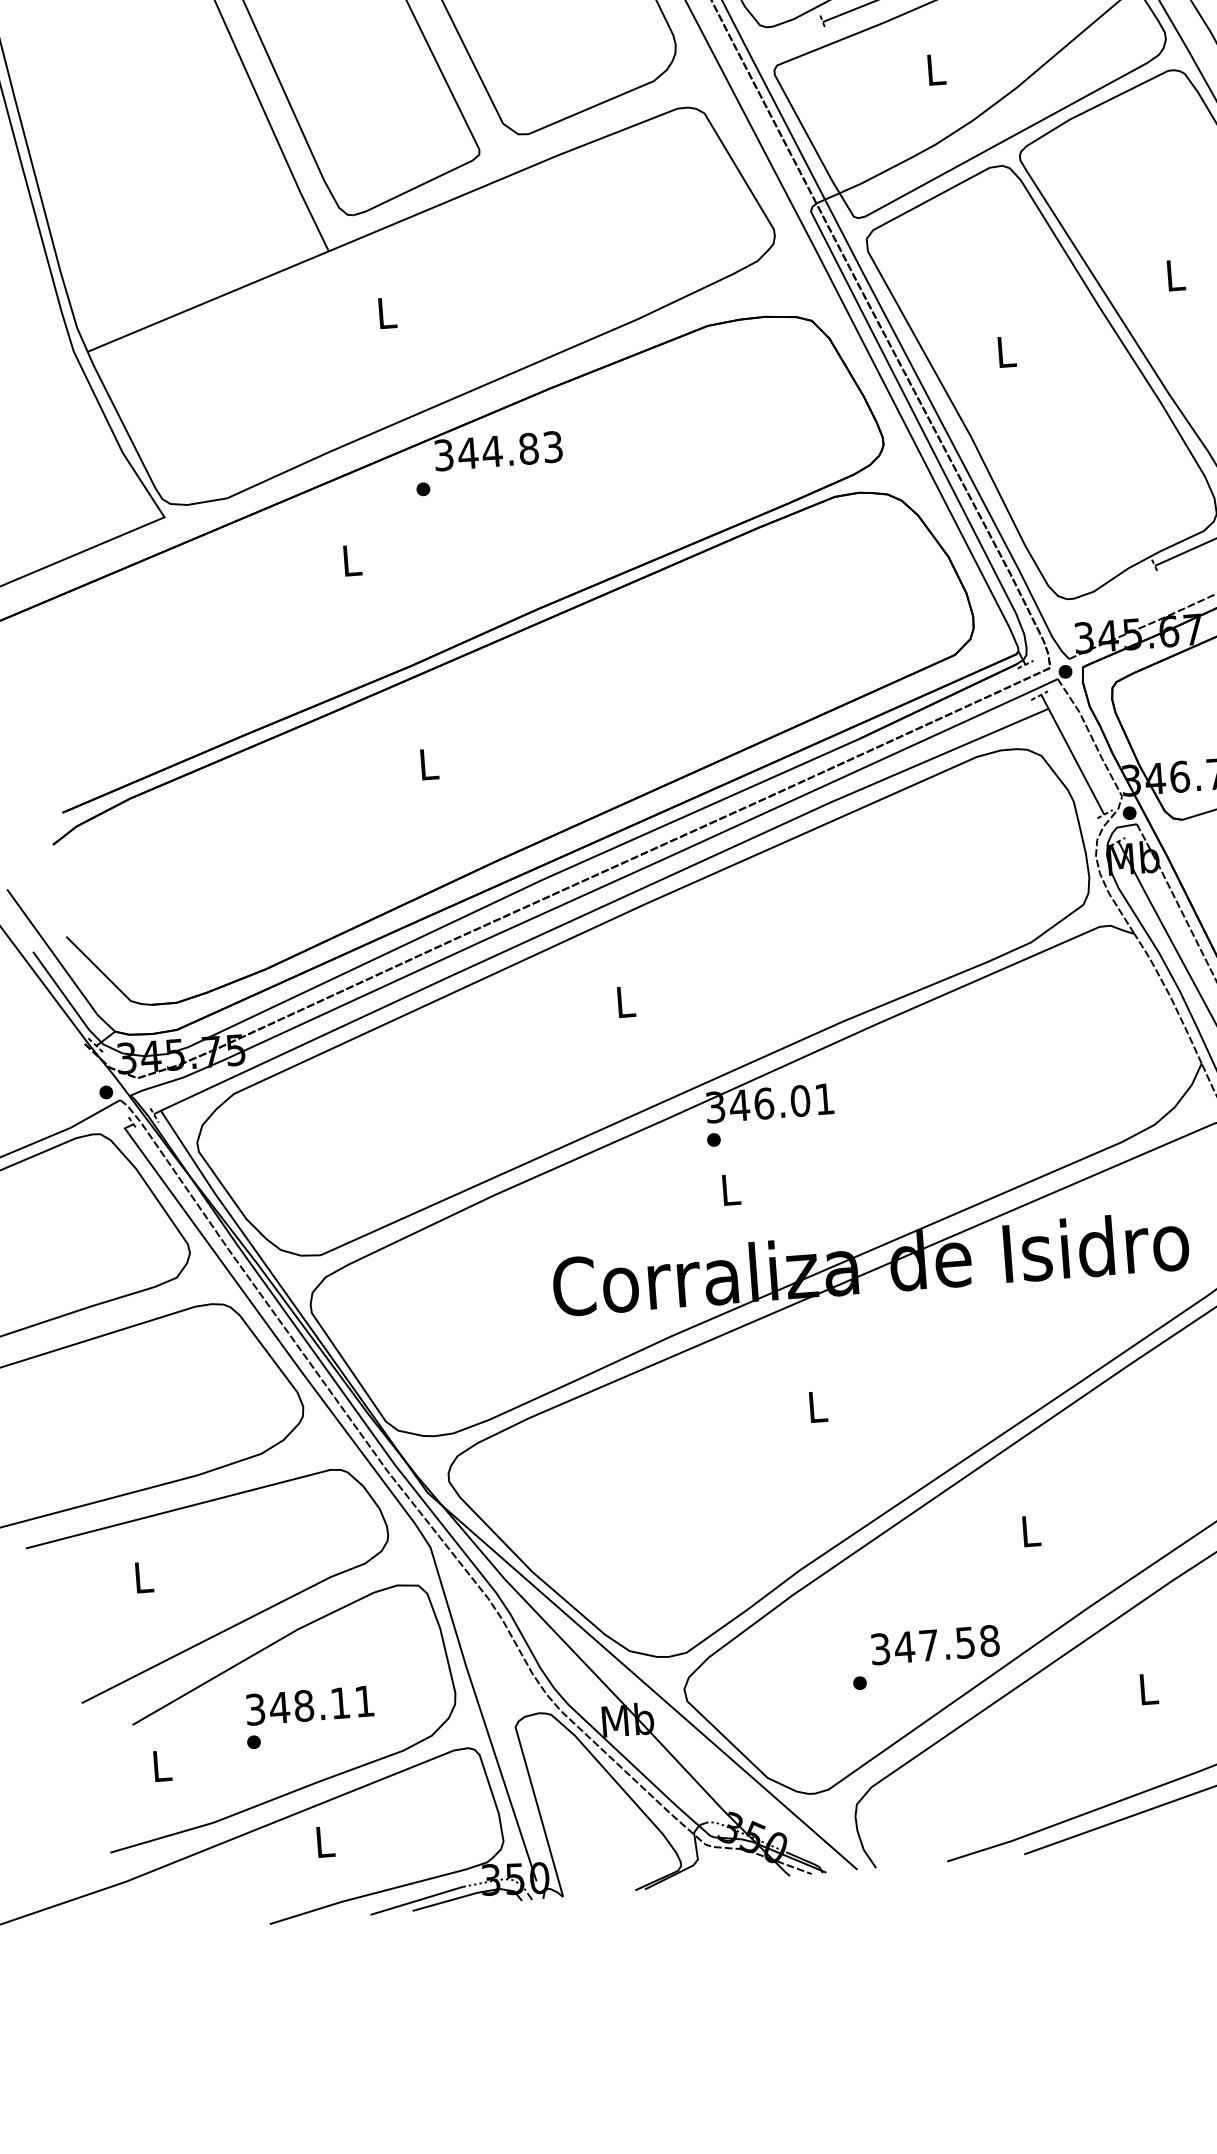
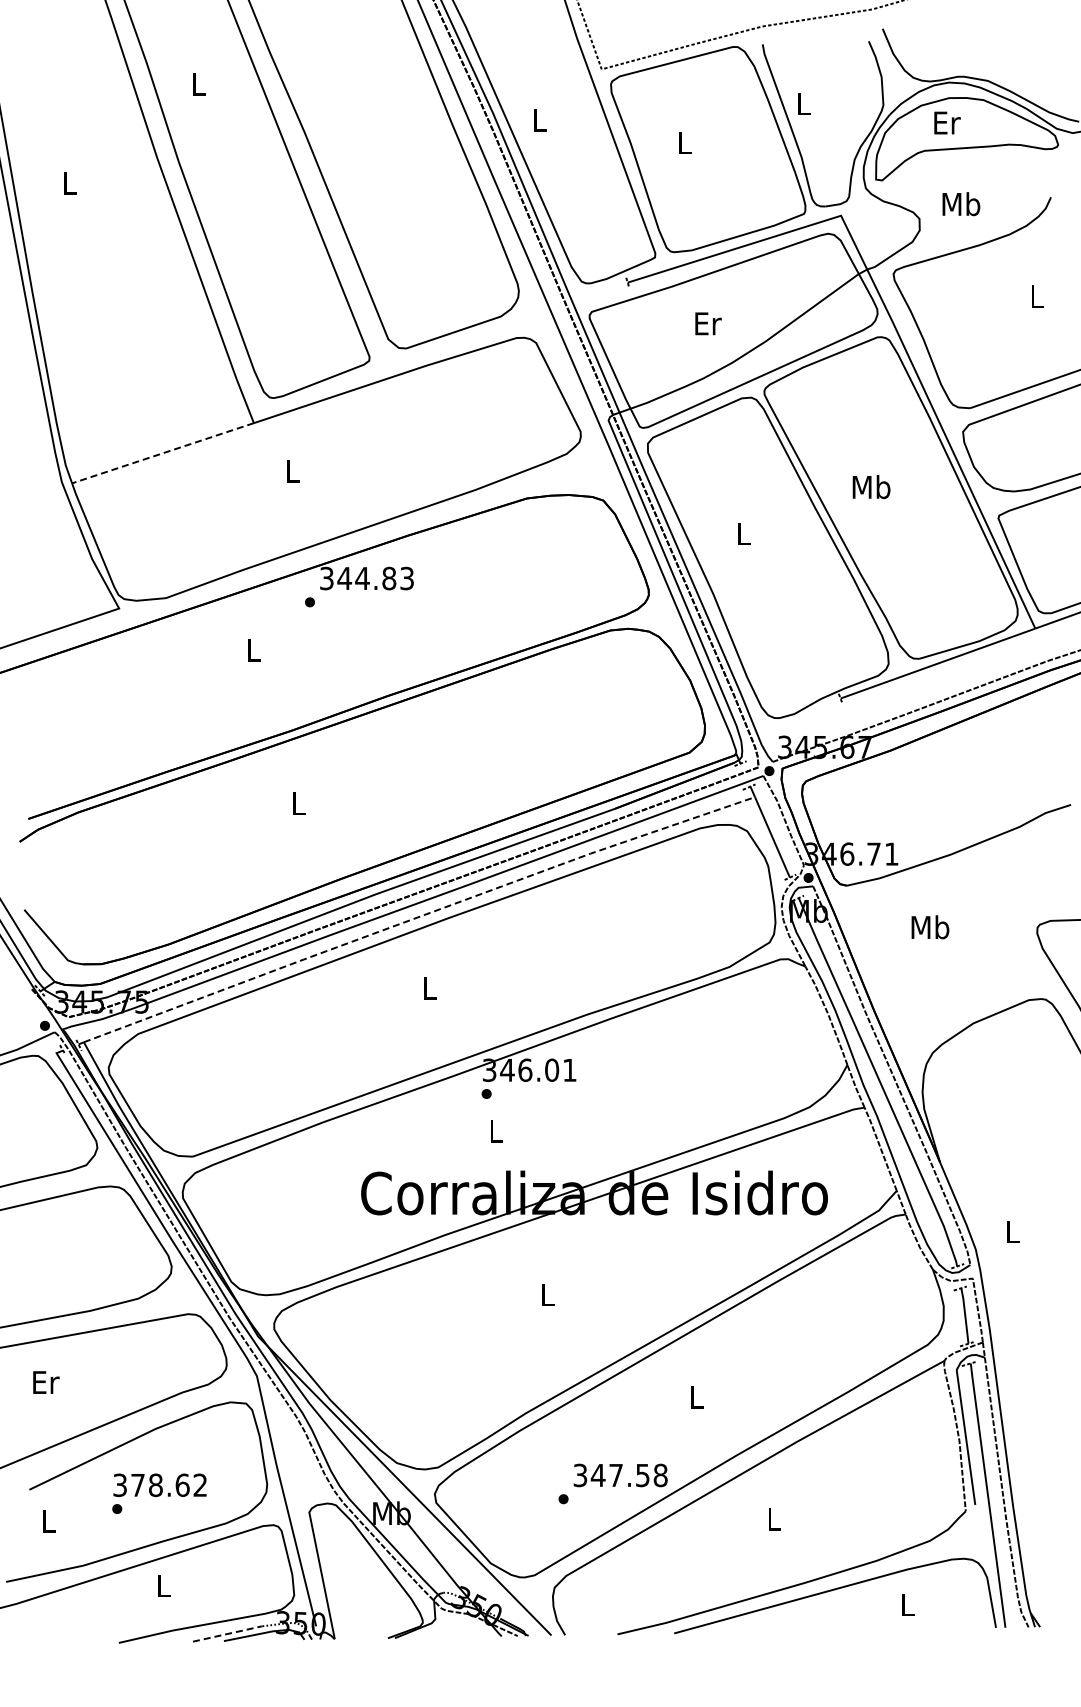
text: (936, 69) -> (708, 323), L -> Er
text: (1175, 275) -> (871, 487), L -> Mb
line: (208, 301) -> (163, 453), solid -> dashed
line: (603, 906) -> (418, 917), solid -> dashed
text: (144, 1577) -> (46, 1382), L -> Er
text: (321, 1703) -> (168, 1484), 348.11 -> 378.62
line: (418, 1900) -> (228, 1633), solid -> dashed

